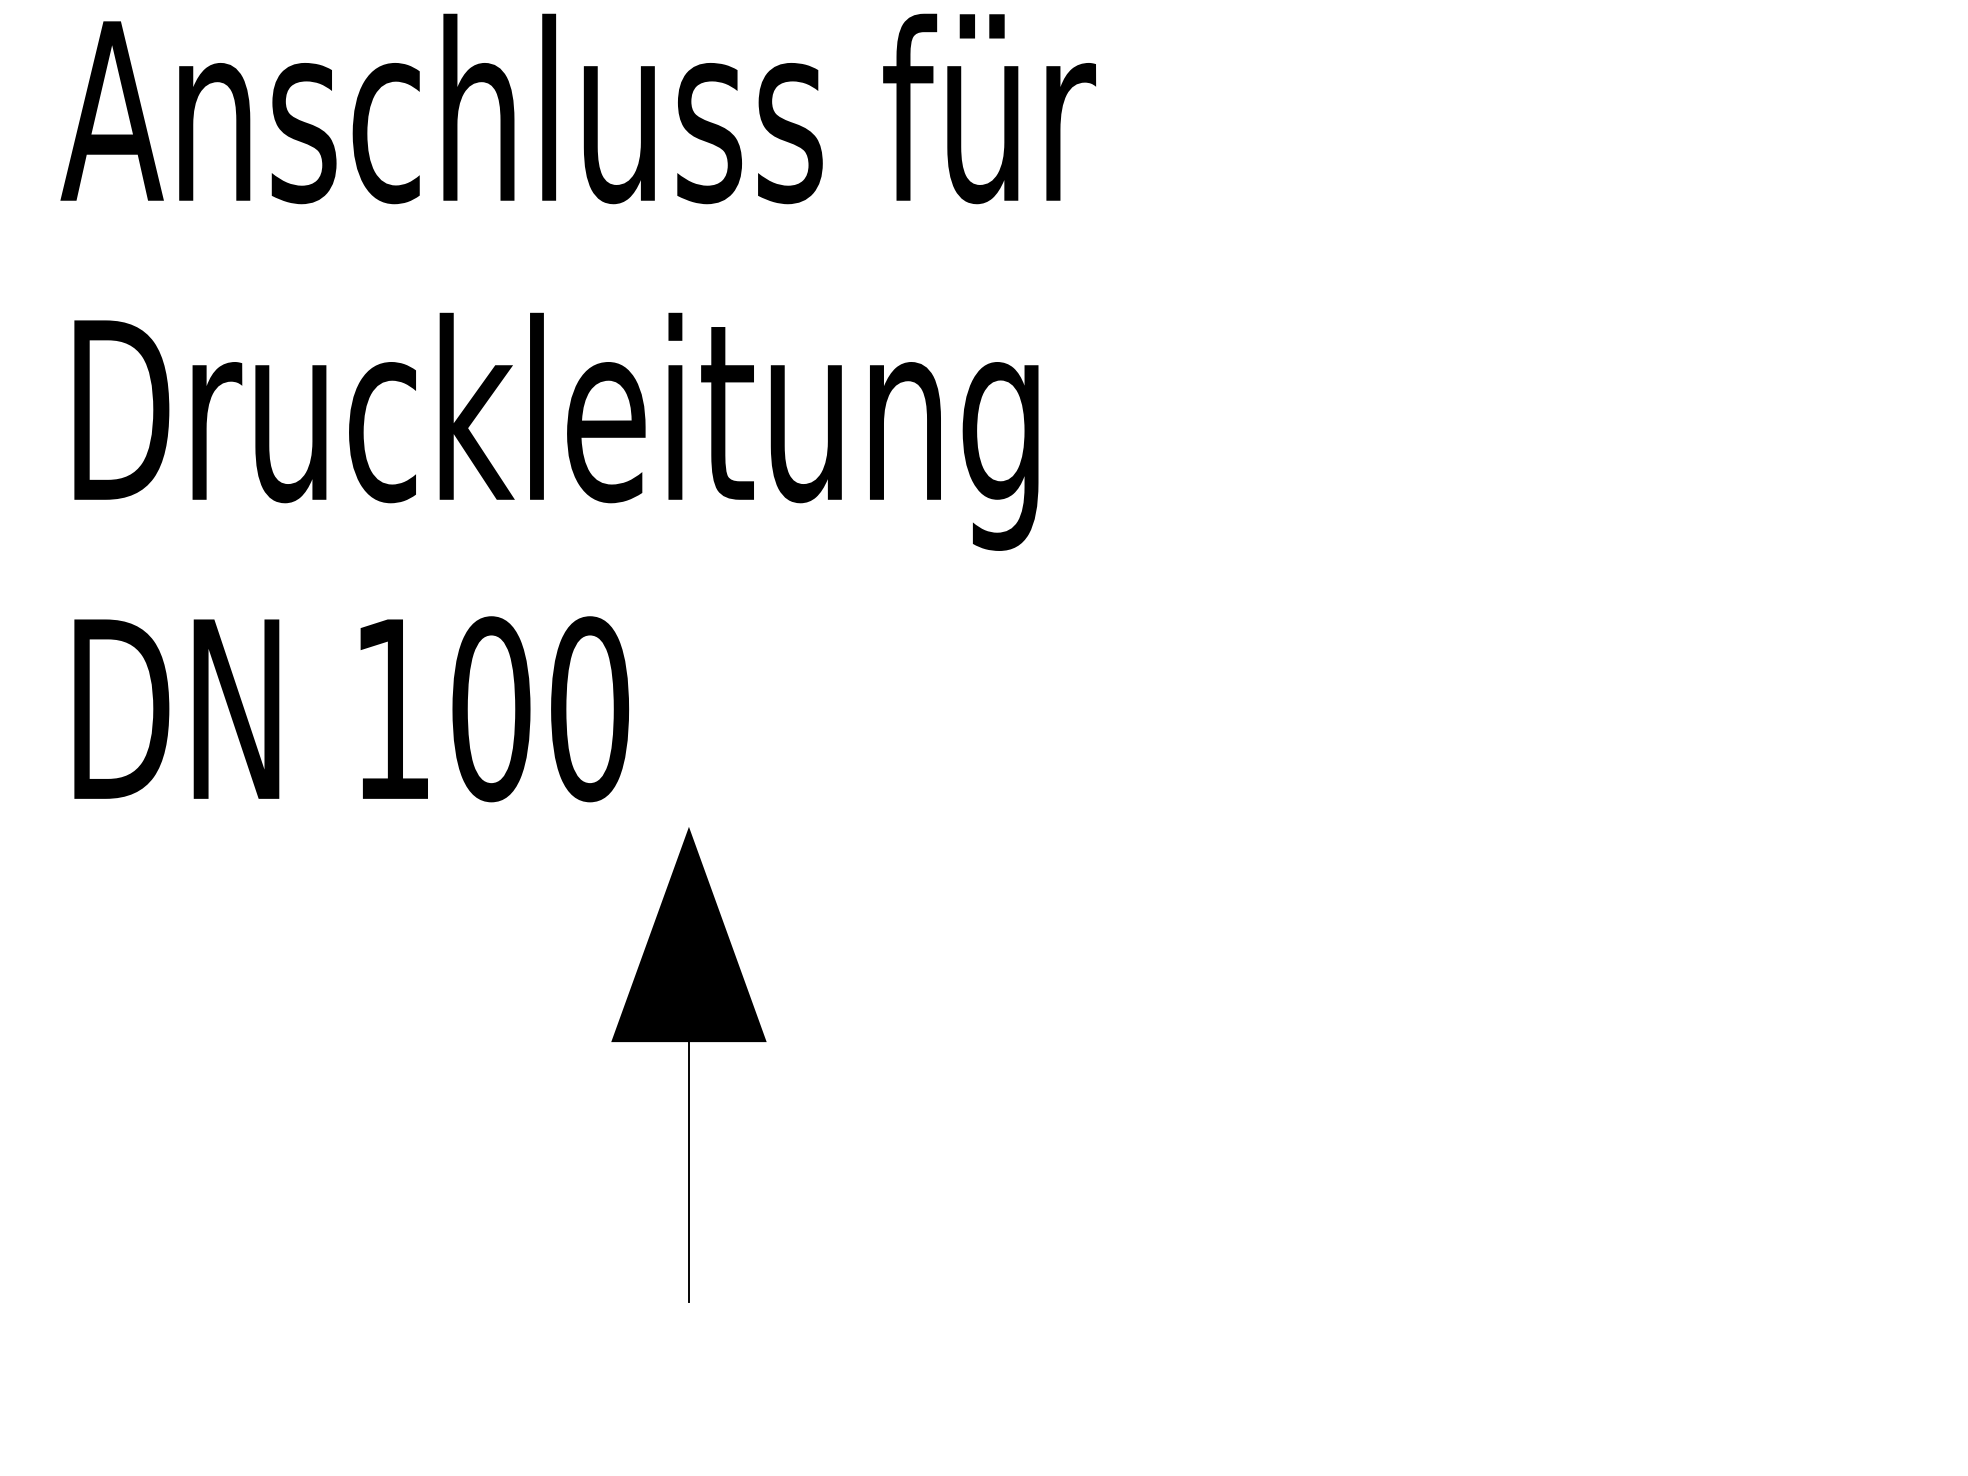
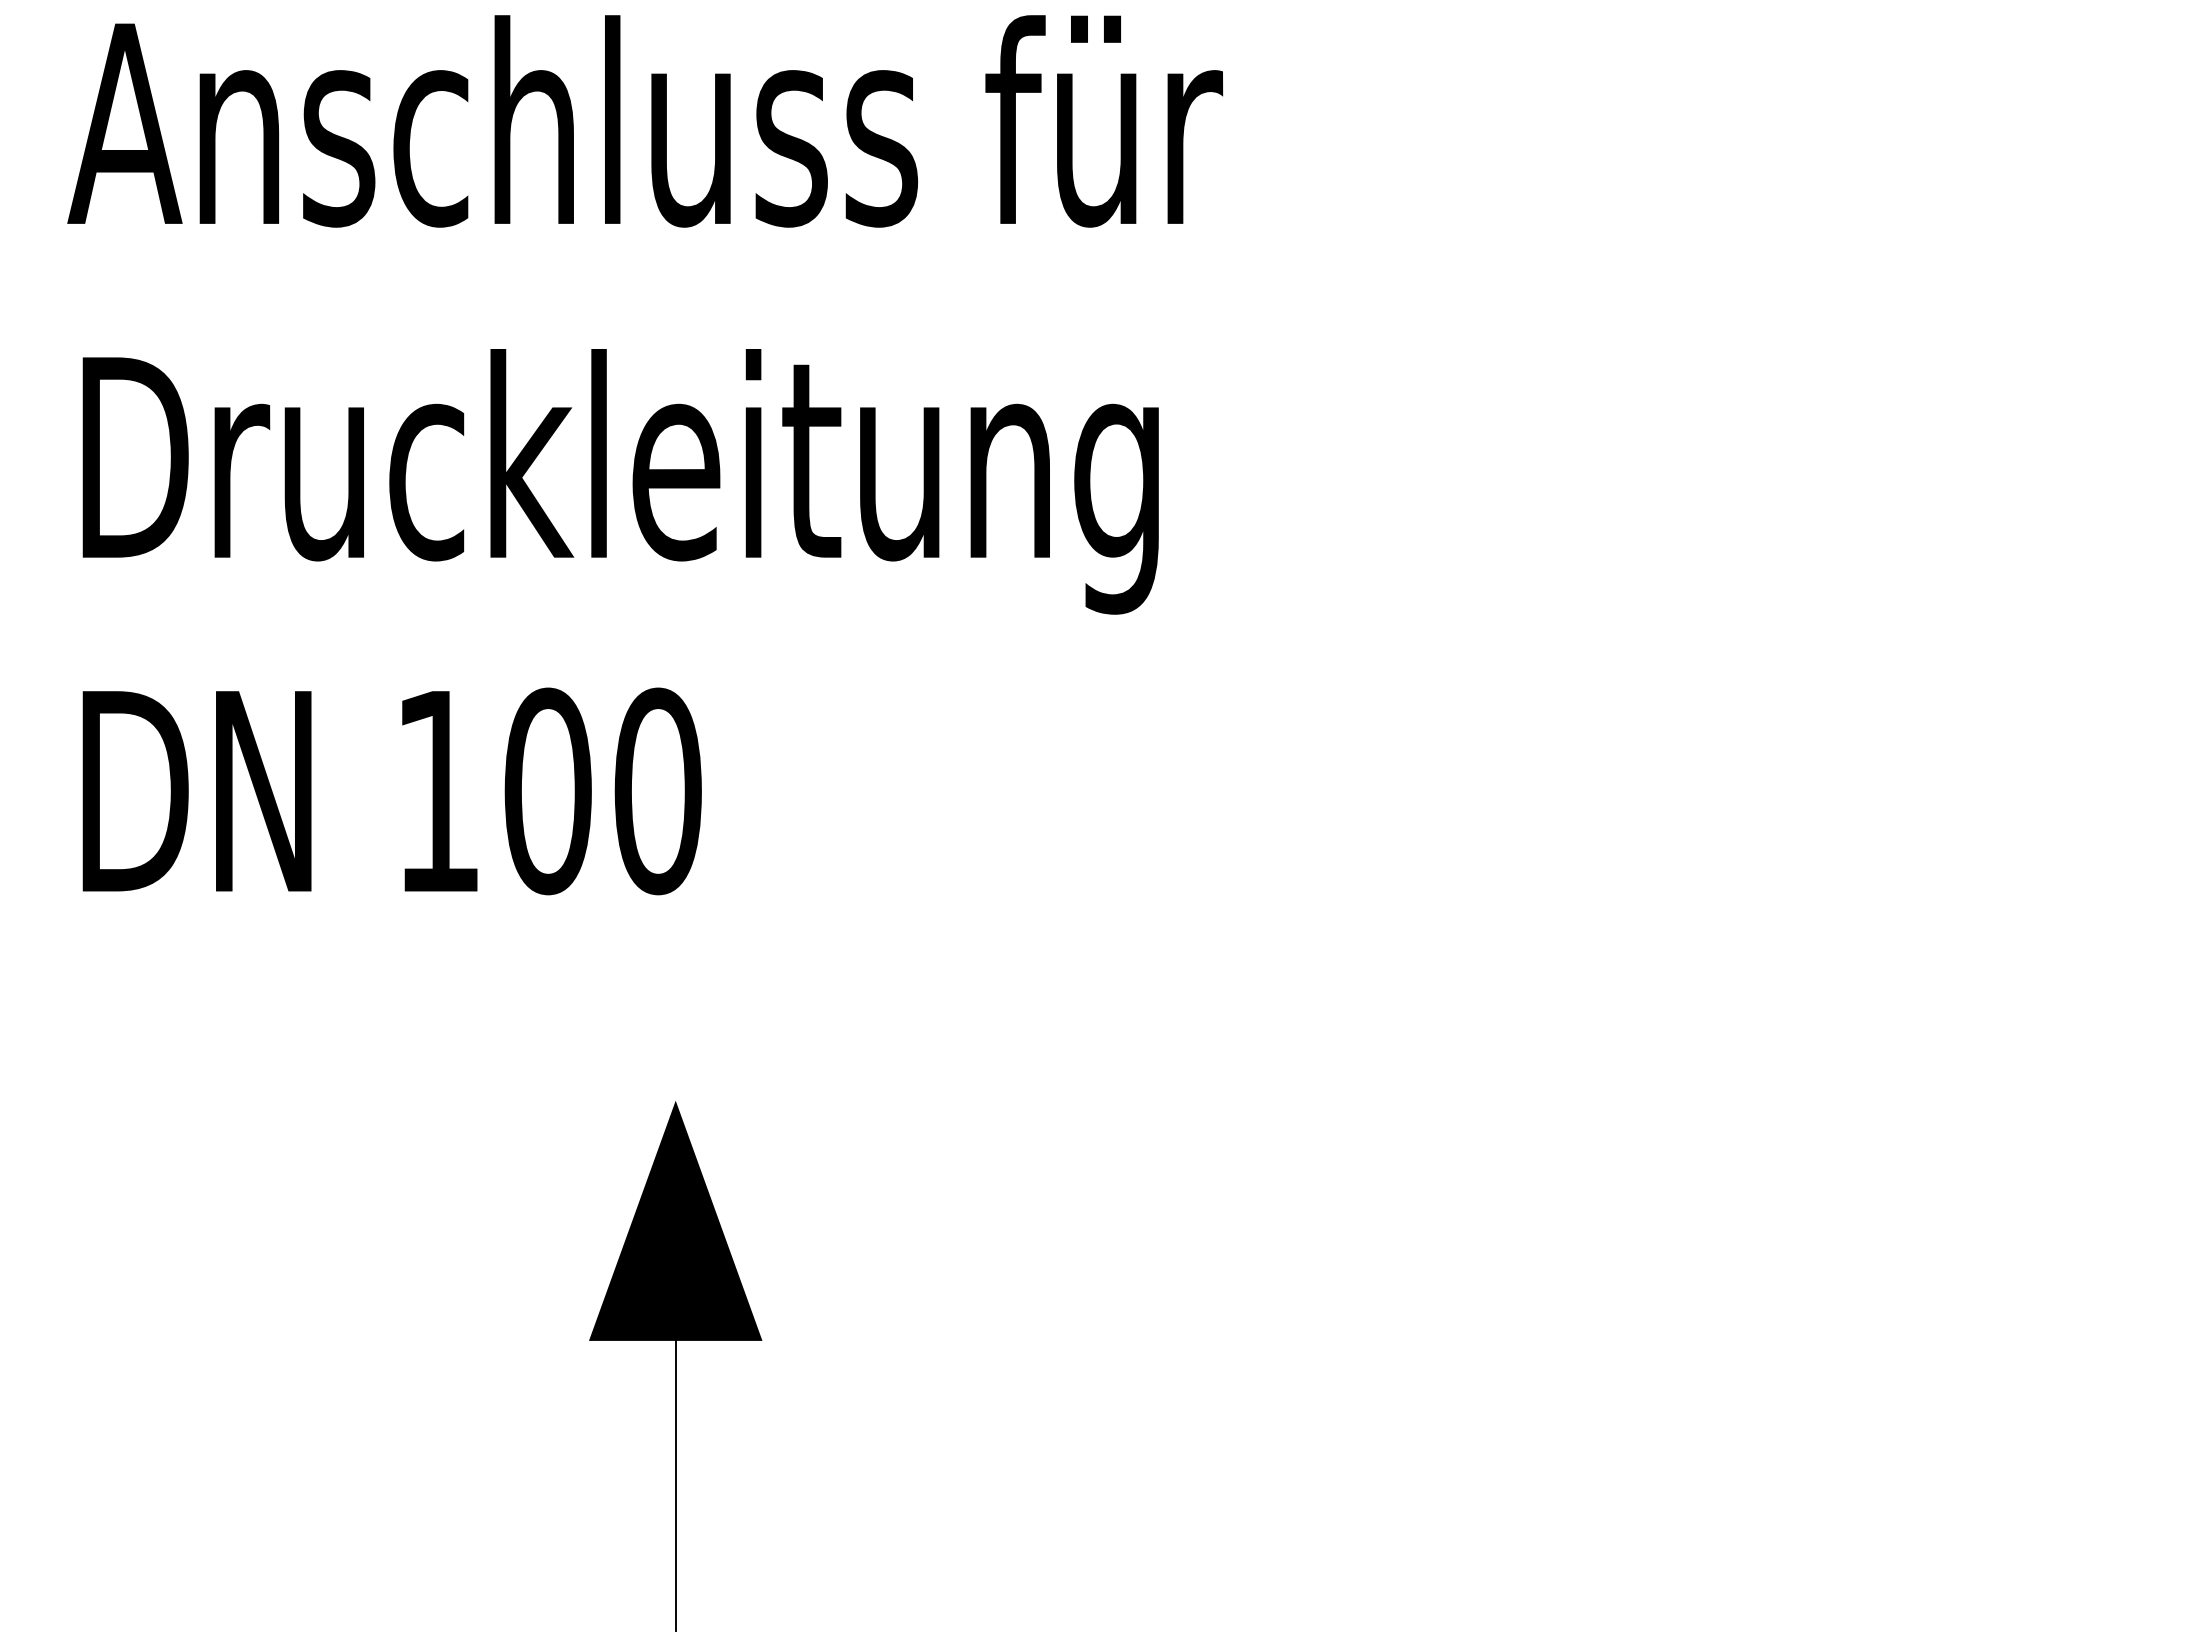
part: (688, 1065) -> (675, 1366), moved

